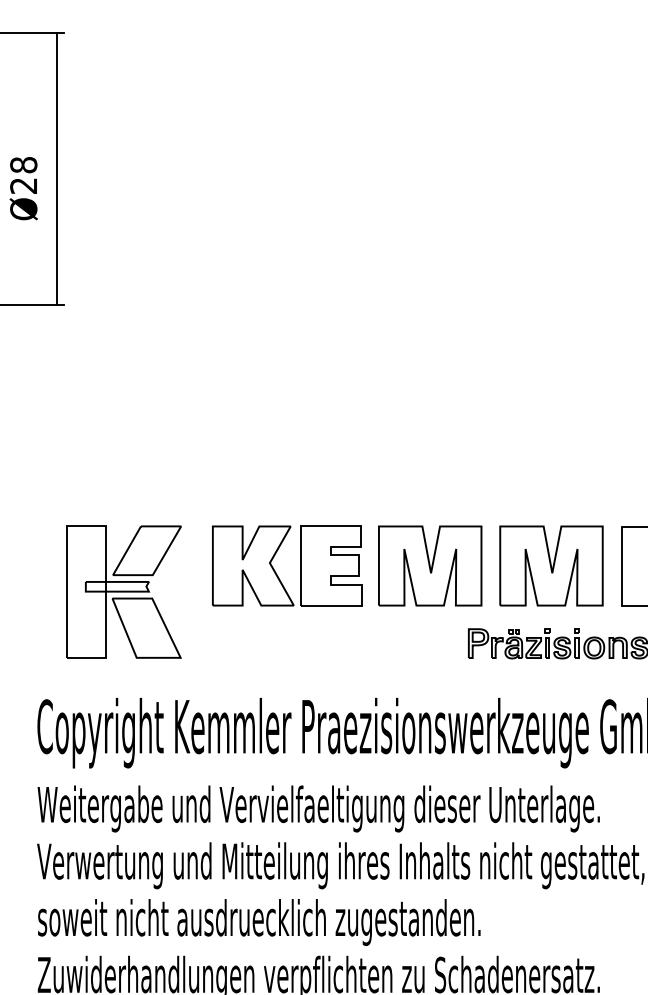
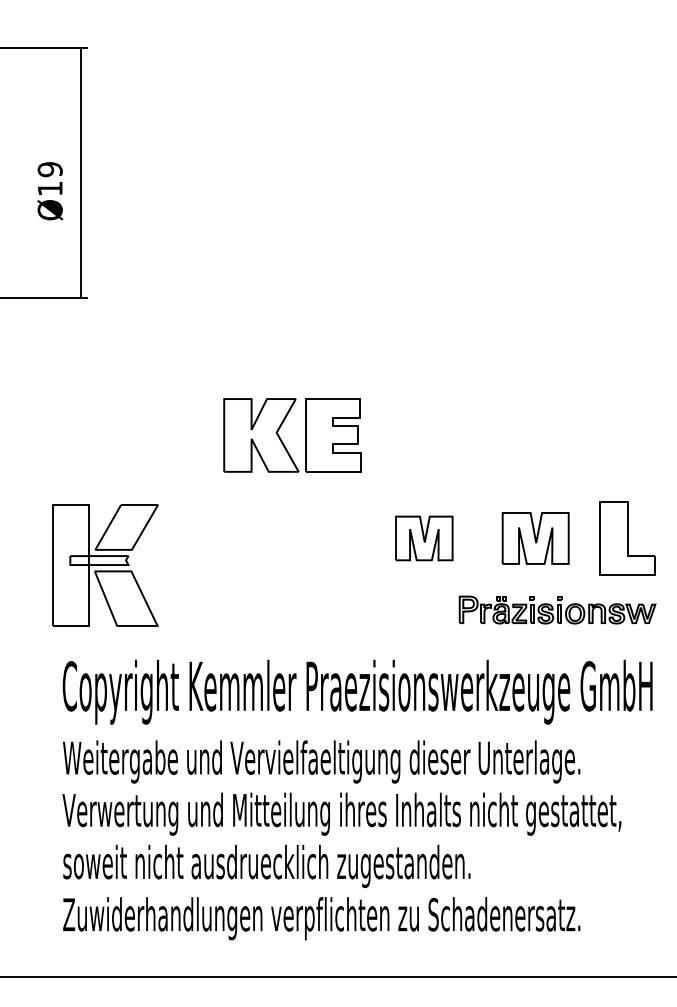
text: (22, 175) -> (49, 179), Ø28 -> Ø19
part: (430, 566) -> (424, 538), size x0.6
part: (551, 566) -> (535, 538), size x0.7
part: (276, 571) -> (282, 440), moved
part: (124, 592) -> (105, 565), moved

